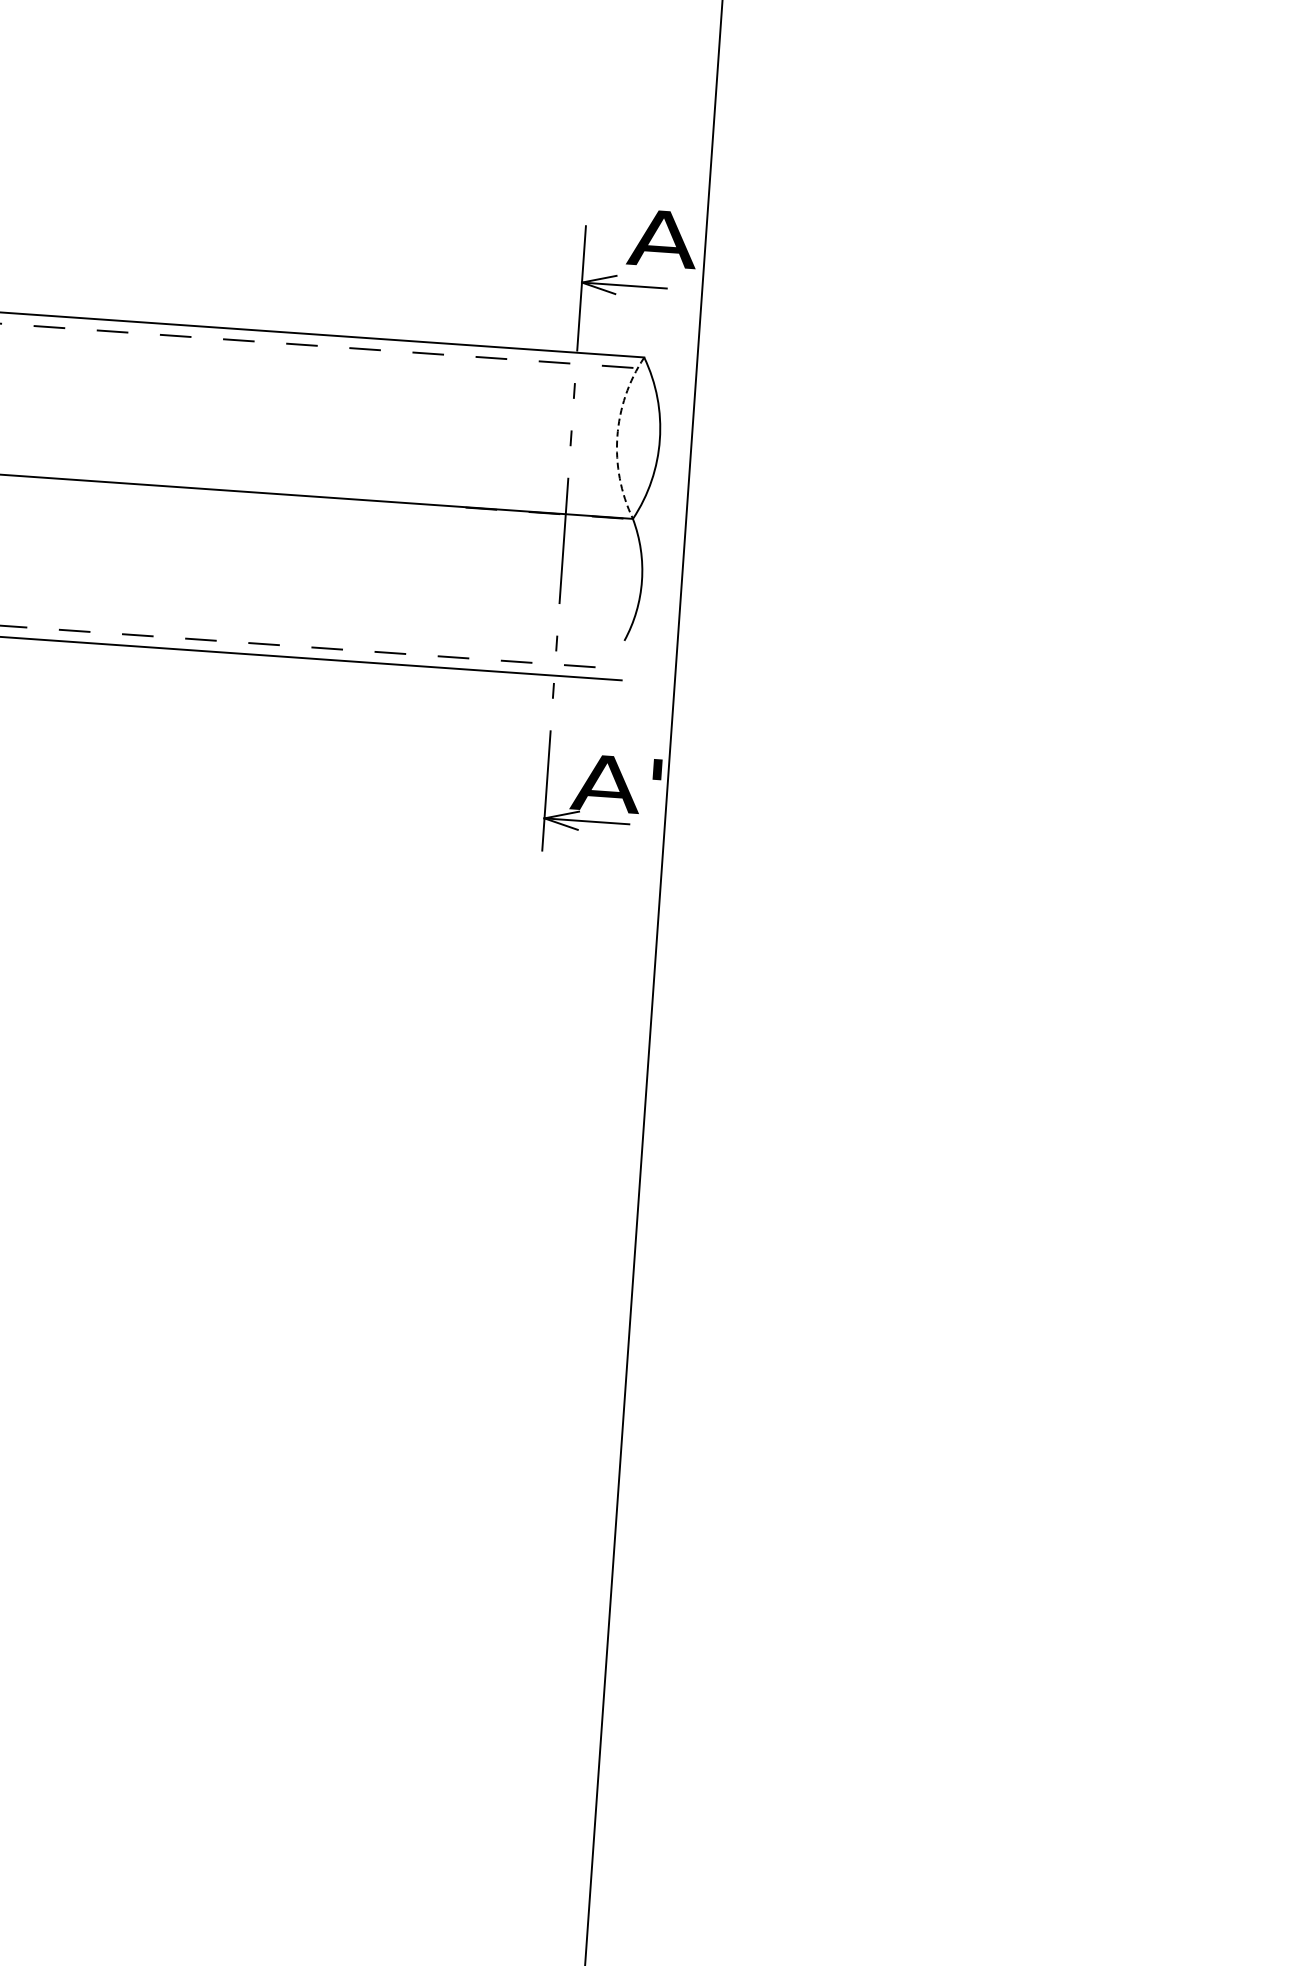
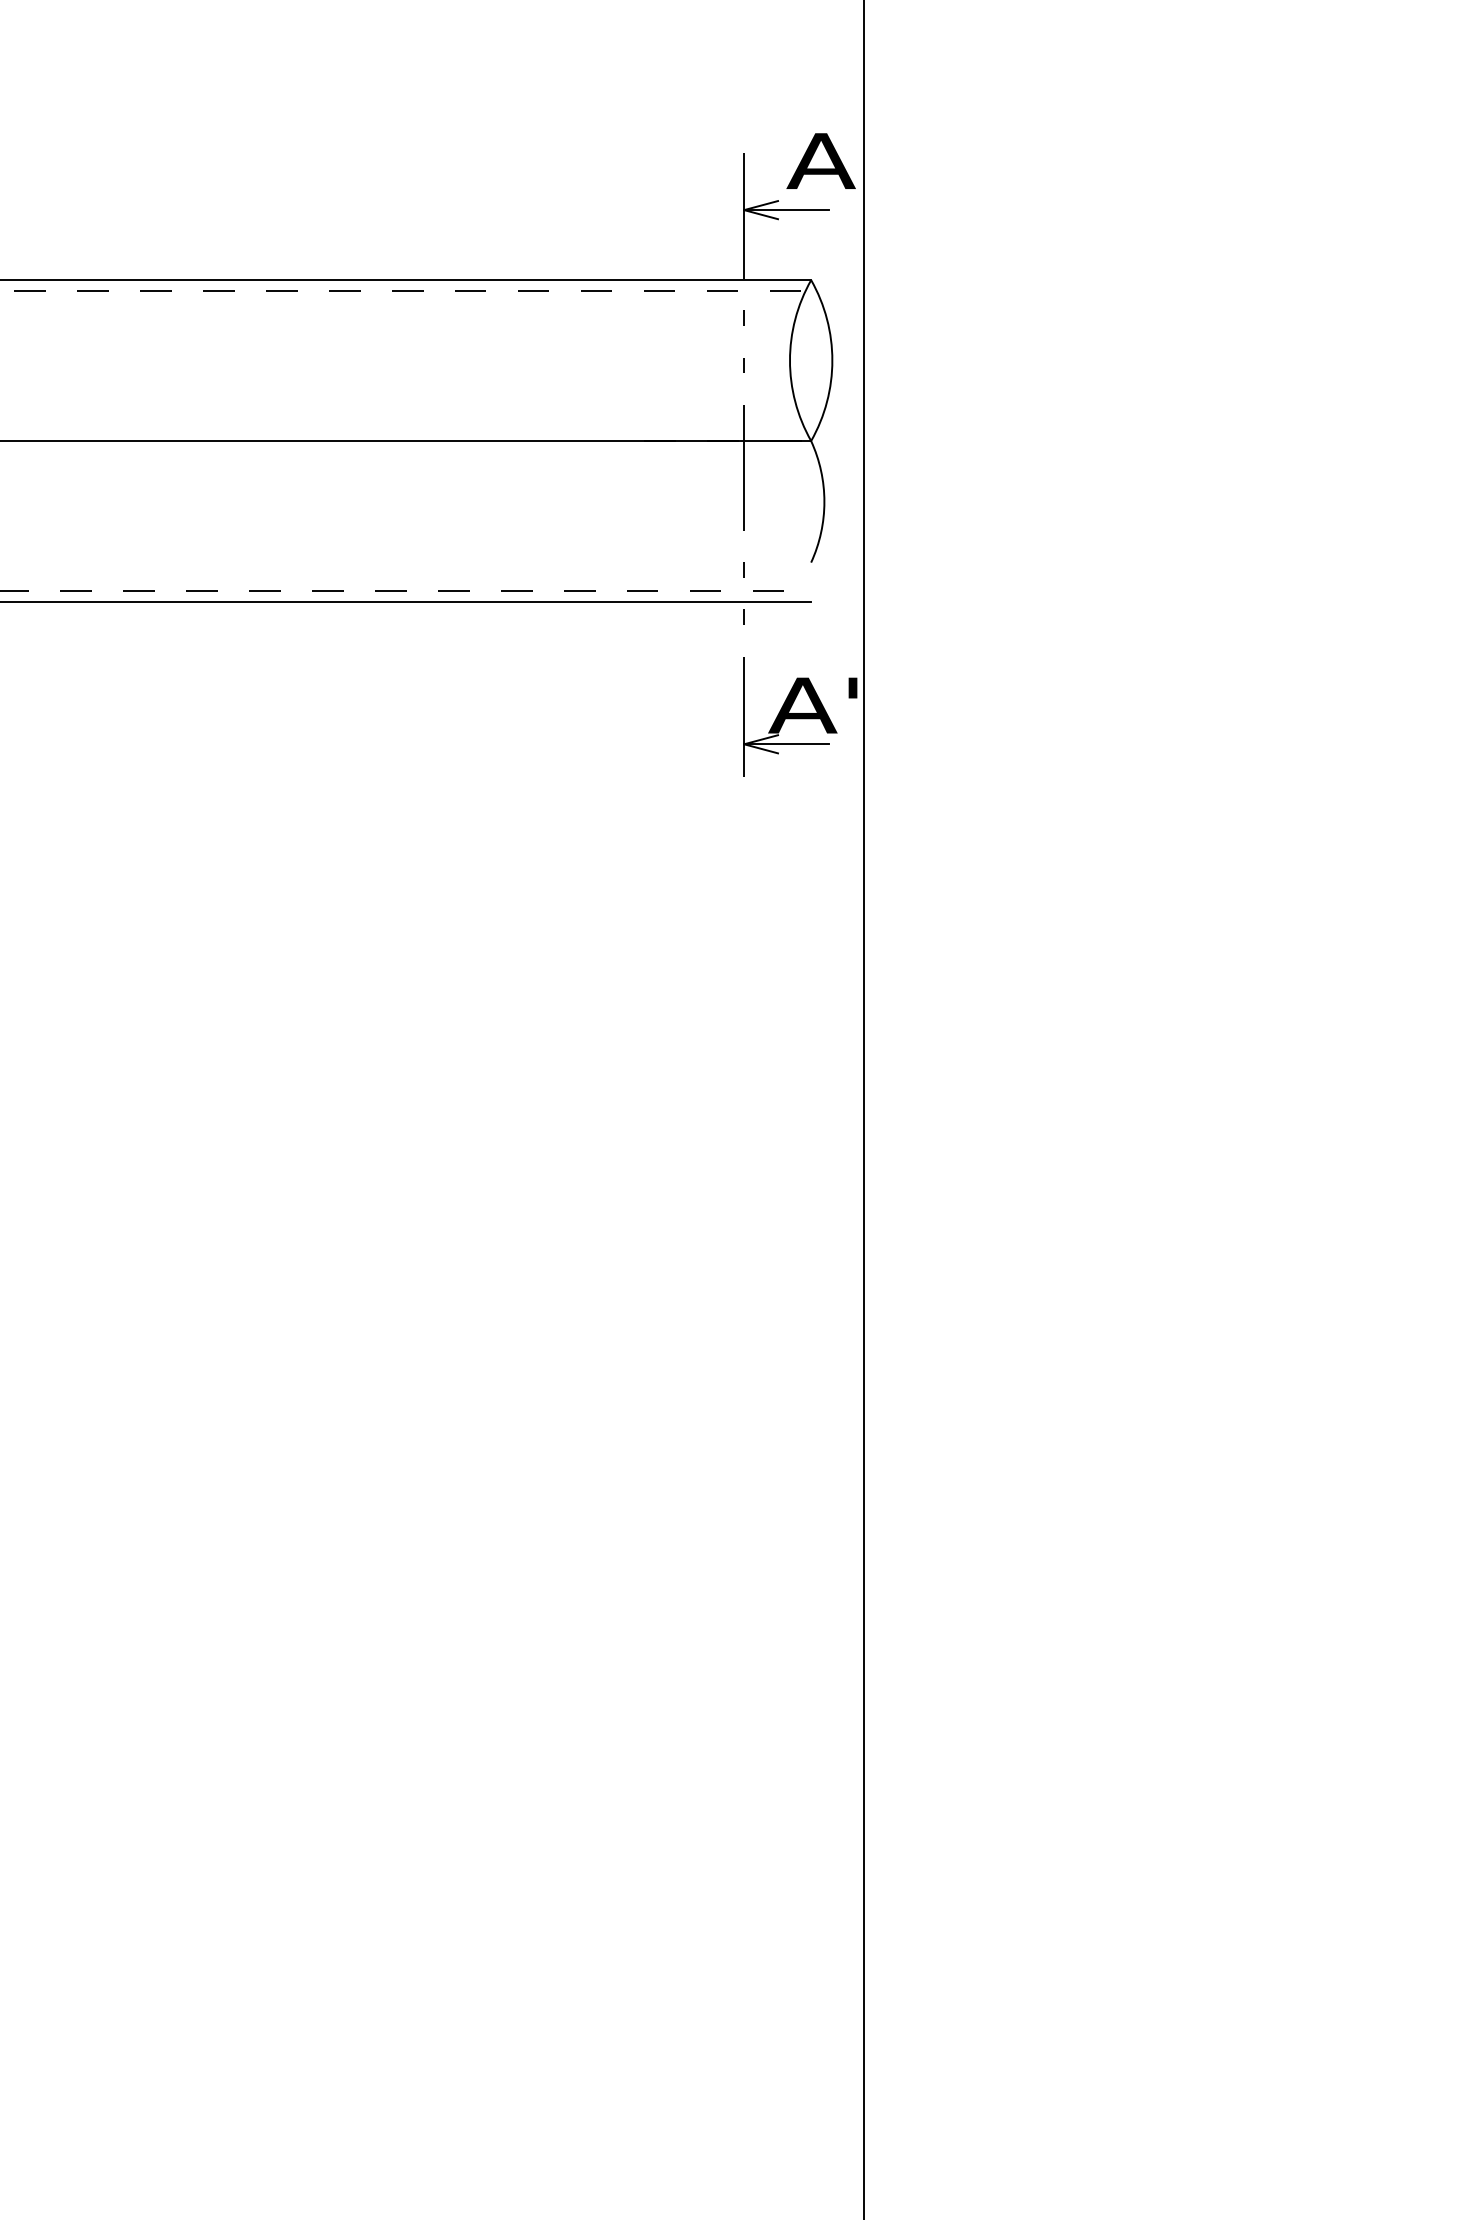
arc: (616, 436) -> (789, 360), dashed -> solid

